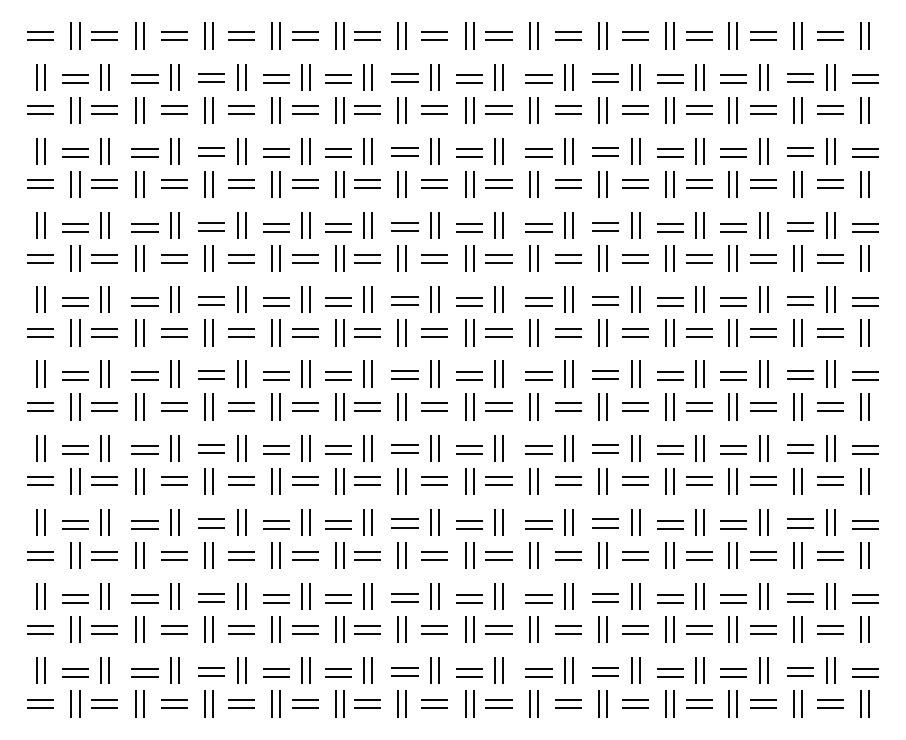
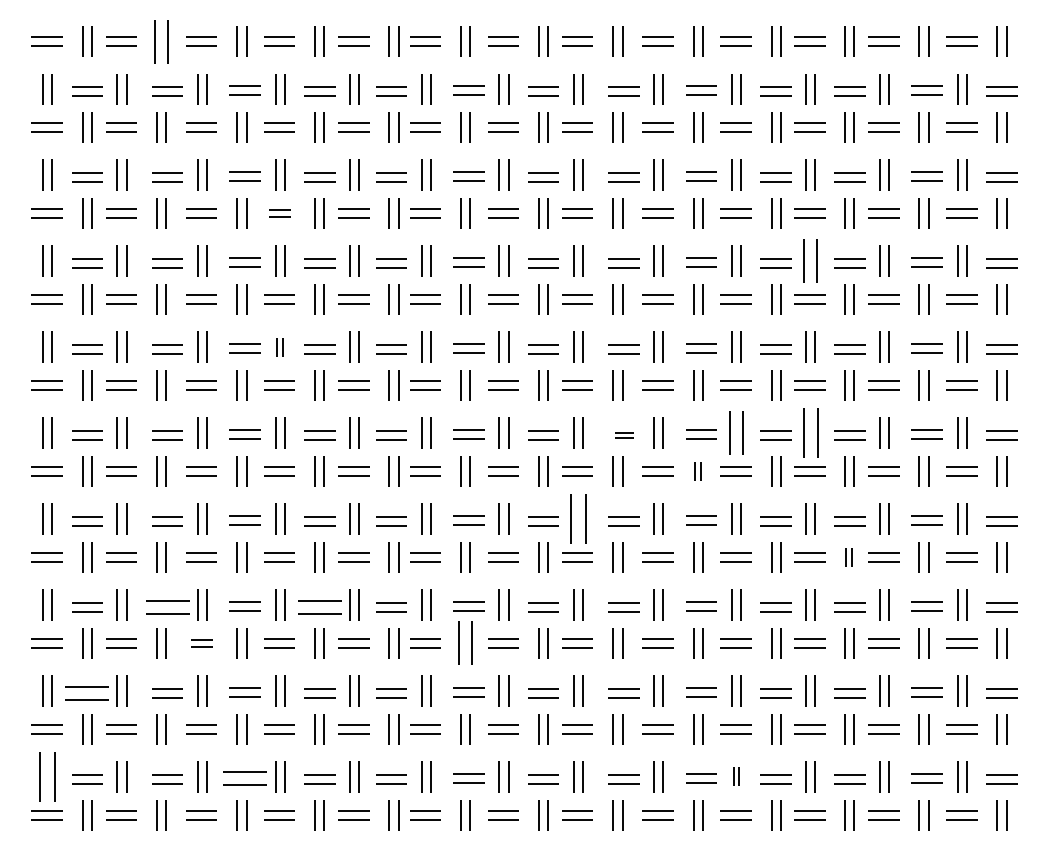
part: (139, 35) -> (161, 41), size x1.4
part: (241, 183) -> (279, 212), size x0.7
part: (699, 225) -> (809, 261), size x1.4
part: (241, 299) -> (279, 346), size x0.6
part: (635, 373) -> (735, 432), size x1.4
part: (699, 373) -> (809, 432), size x1.6
part: (538, 375) -> (623, 434), size x0.6
part: (602, 406) -> (697, 470), size x0.6
part: (498, 448) -> (577, 519), size x1.6
part: (732, 481) -> (848, 557), size x0.6
part: (144, 524) -> (167, 607), size x1.4
part: (276, 524) -> (320, 607), size x1.4
part: (174, 555) -> (201, 643), size x0.7
part: (401, 555) -> (464, 643), size x1.4
part: (75, 598) -> (87, 693), size x1.4
part: (40, 670) -> (46, 776), size x1.6
part: (635, 670) -> (735, 776), size x0.6
part: (211, 671) -> (244, 777), size x1.4

